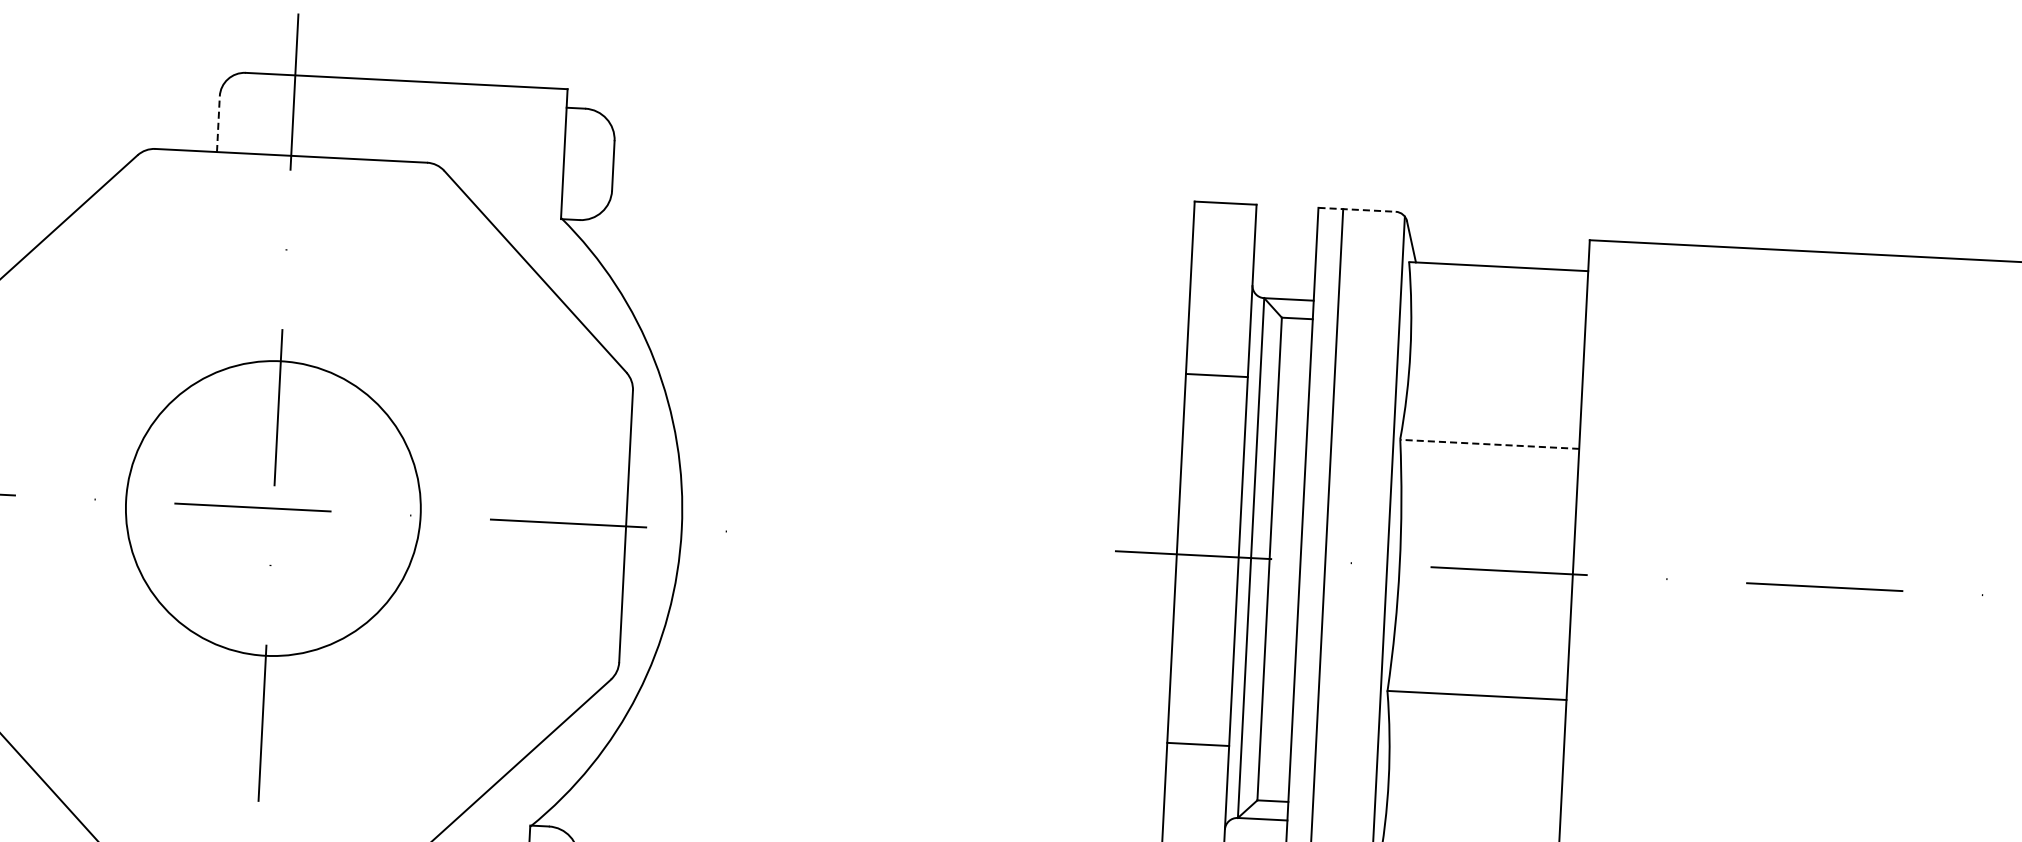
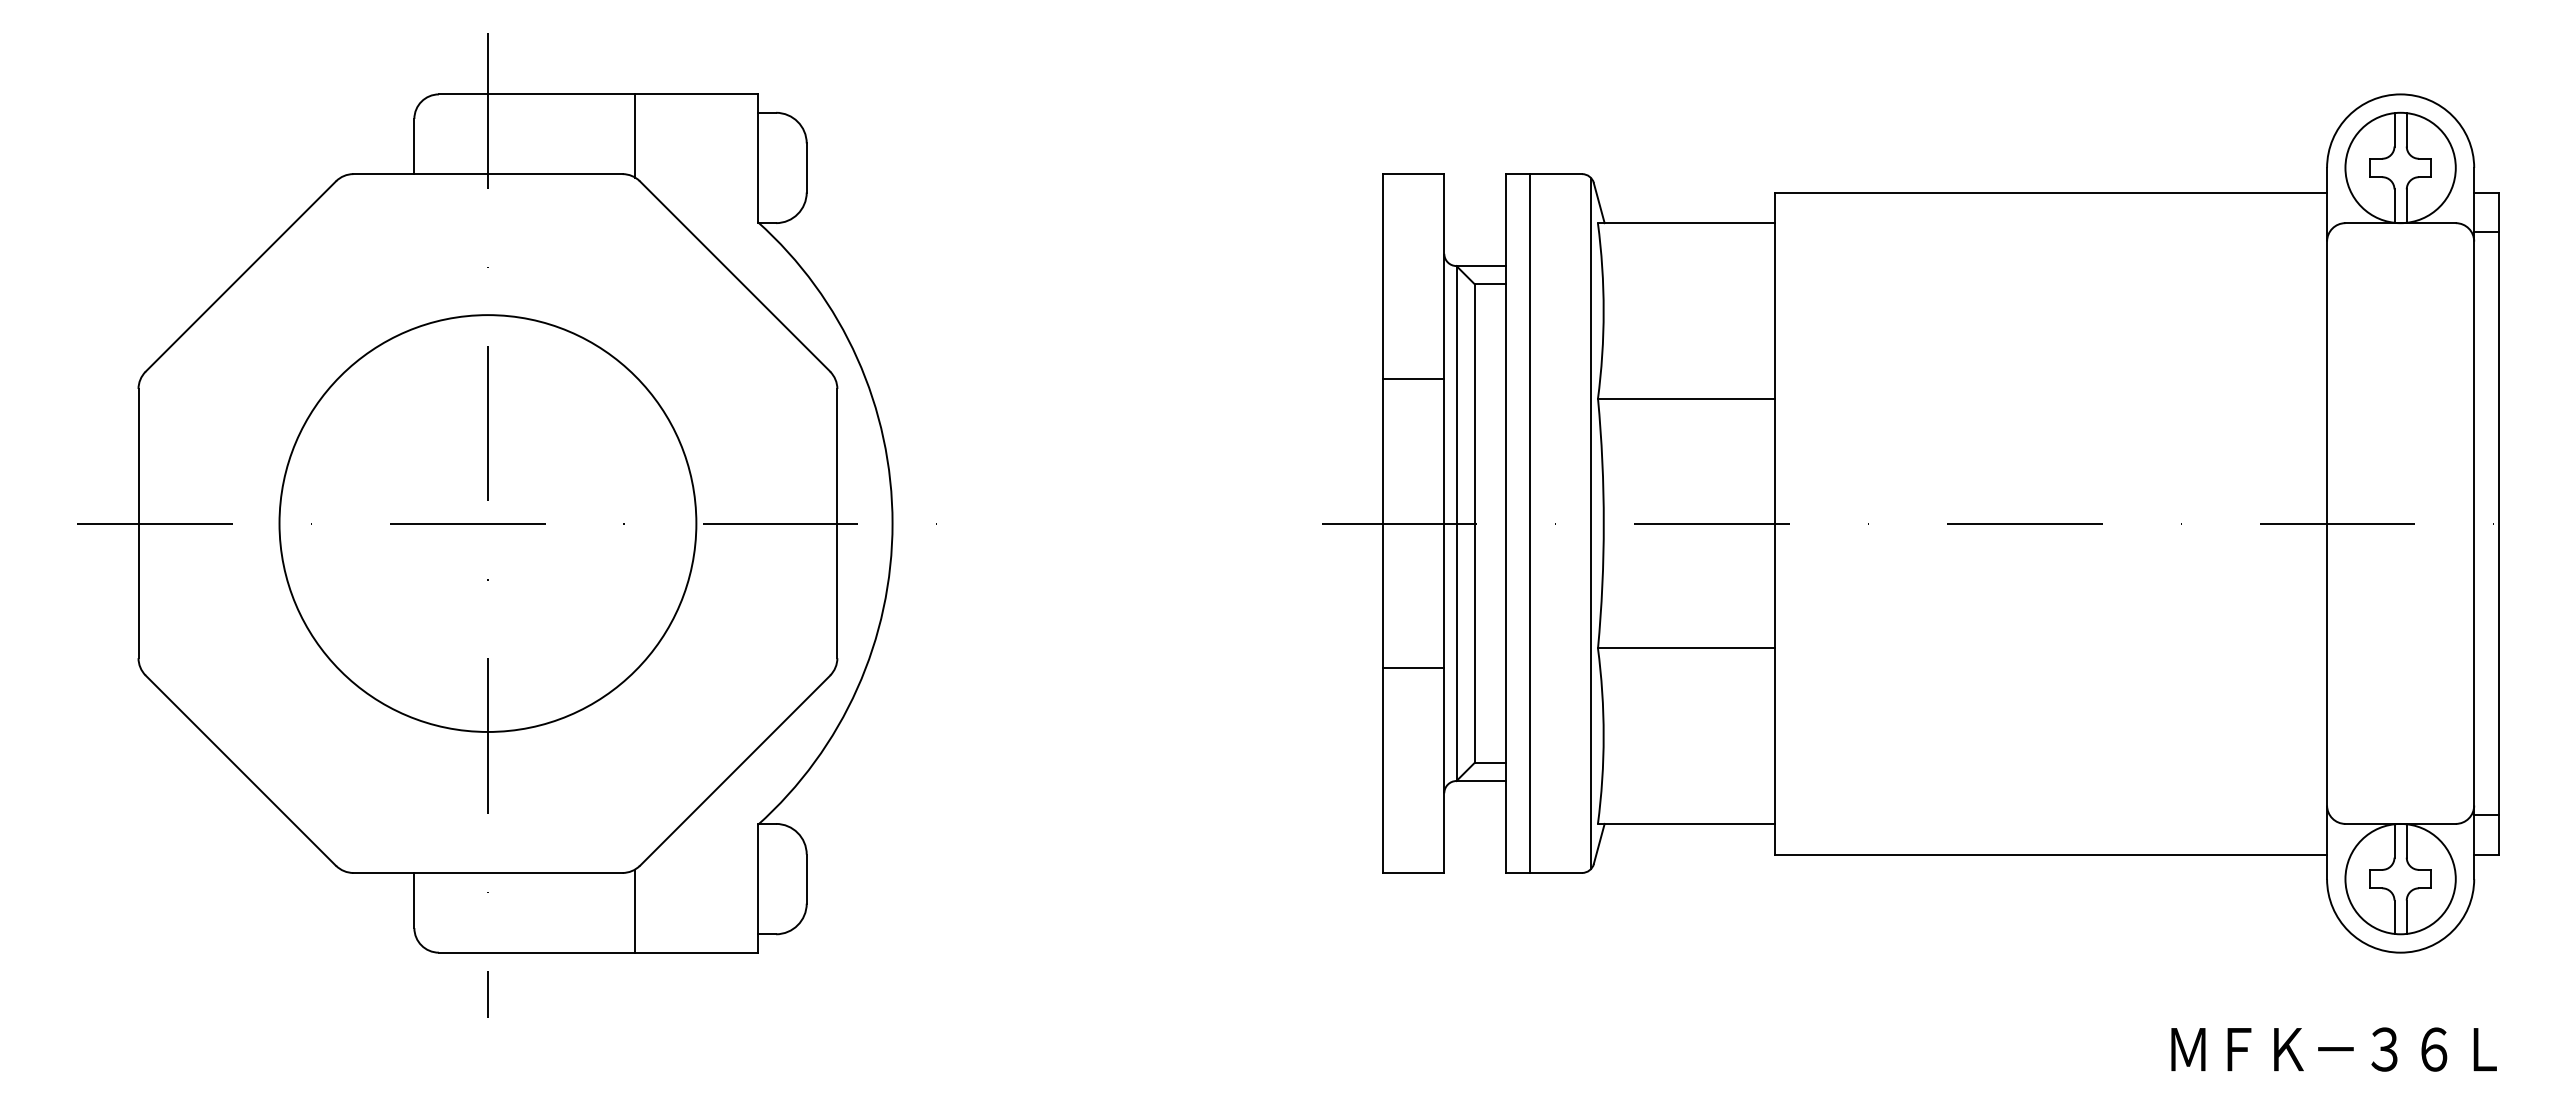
line: (218, 124) -> (414, 146), dashed -> solid
line: (442, 124) -> (635, 135), added
line: (1357, 210) -> (1544, 174), dashed -> solid
line: (1216, 375) -> (1413, 378), moved
line: (1489, 444) -> (1686, 399), dashed -> solid
circle: (272, 508) -> (487, 523), size x1.43
line: (1198, 744) -> (1413, 668), moved

